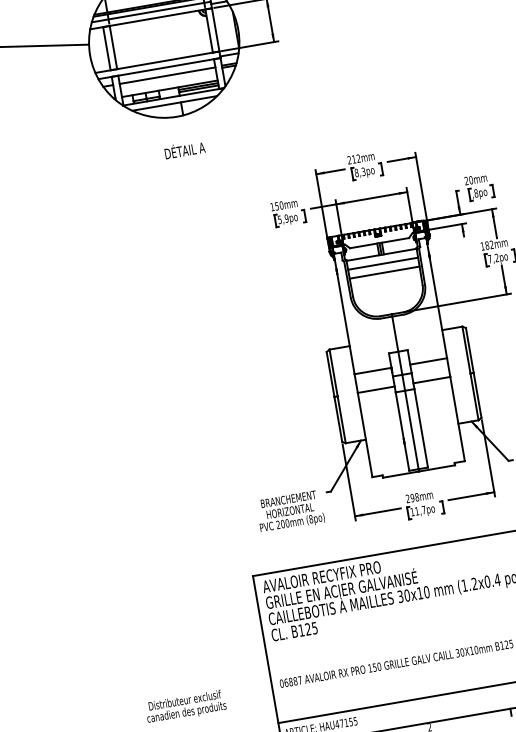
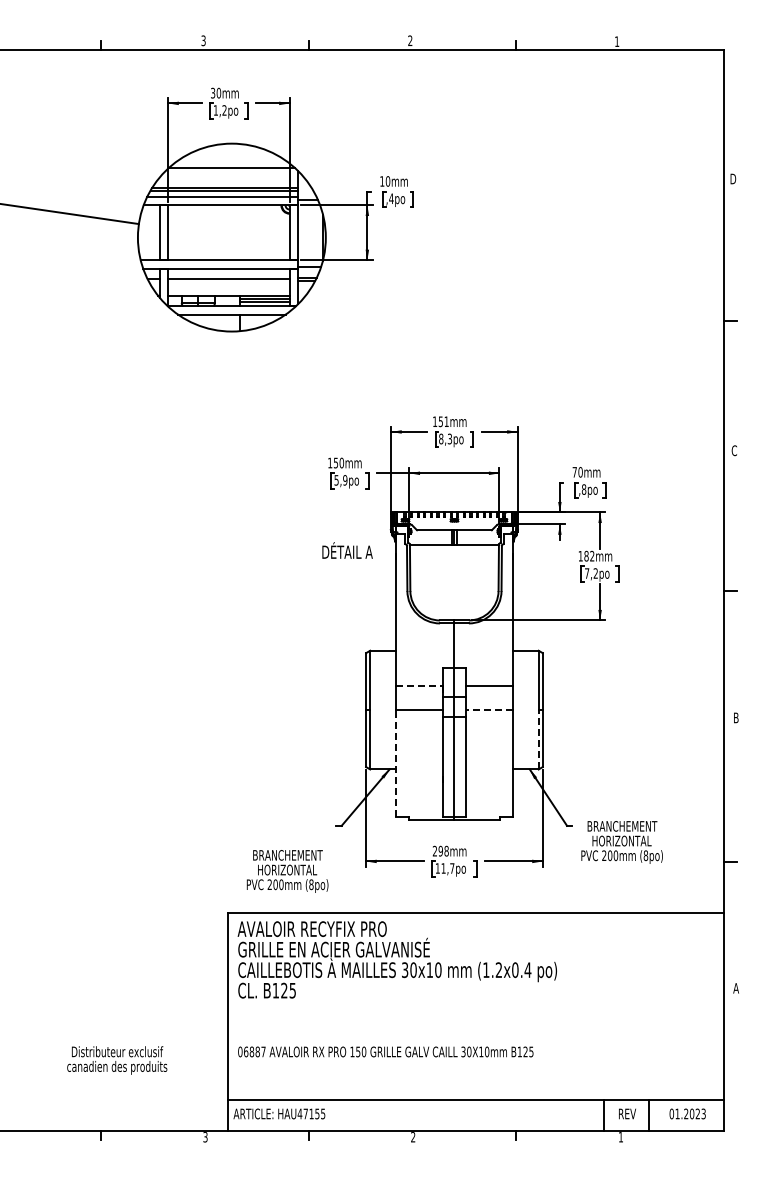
text: (184, 149) -> (347, 550), moved
text: (353, 159) -> (440, 421), 212mm -> 151mm
text: (466, 181) -> (574, 472), 20mm -> 70mm
line: (383, 263) -> (454, 556), removed
line: (384, 272) -> (454, 567), removed
line: (373, 371) -> (419, 686), solid -> dashed
line: (431, 380) -> (489, 710), solid -> dashed
line: (474, 396) -> (538, 739), solid -> dashed
line: (364, 435) -> (395, 763), solid -> dashed
text: (290, 512) -> (287, 871), moved

